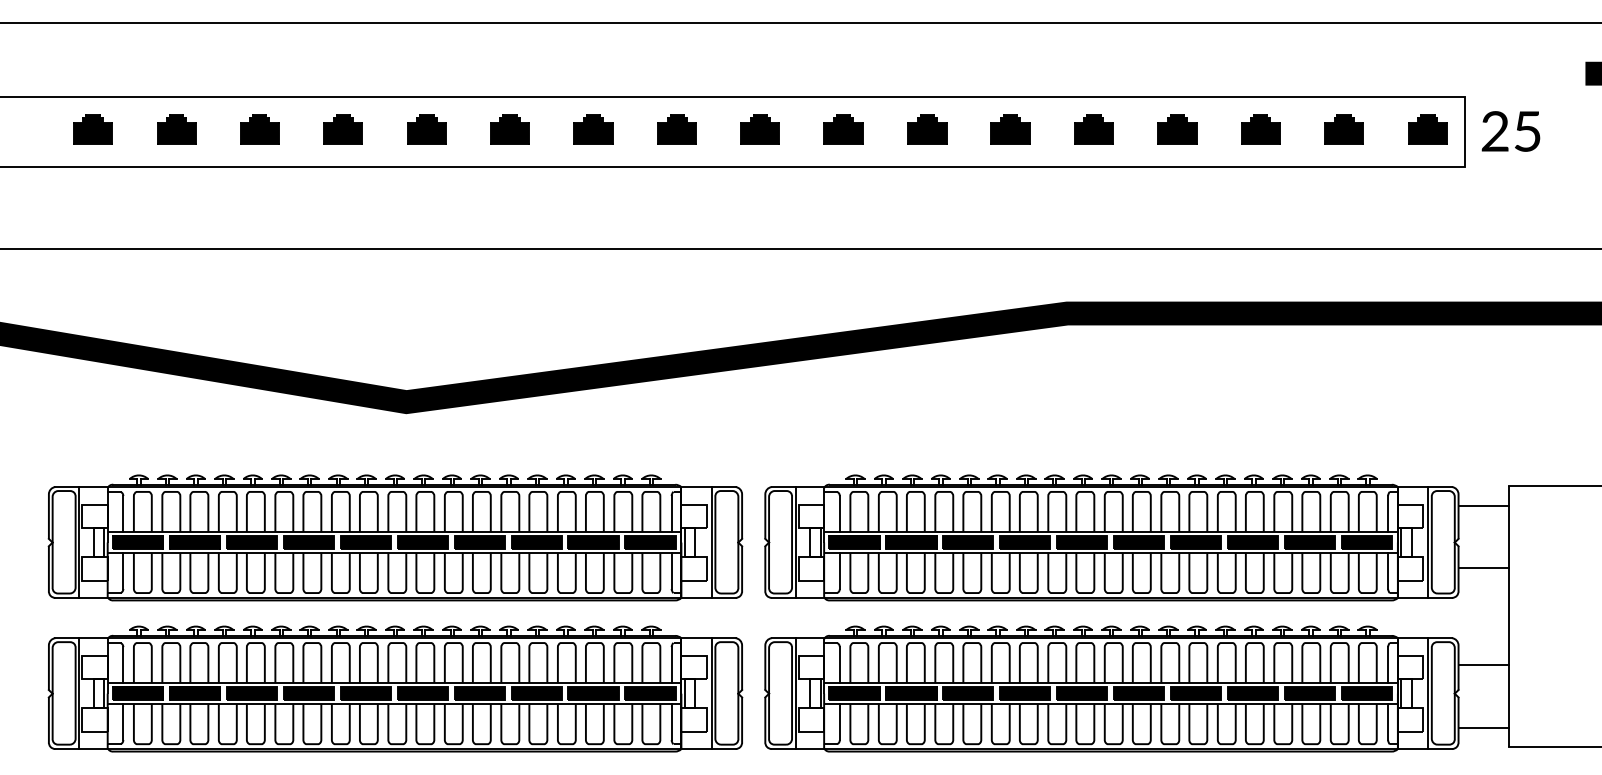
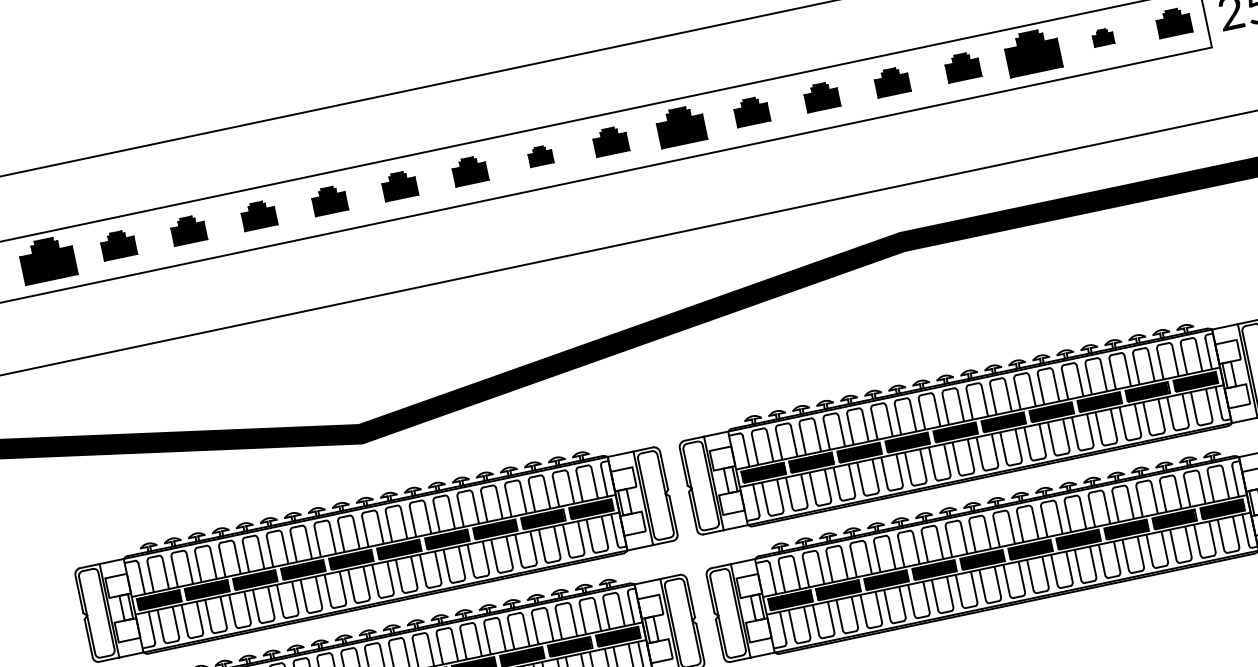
part: (92, 129) -> (47, 260), size x1.6
part: (676, 129) -> (540, 156), size x0.7
part: (843, 129) -> (680, 126), size x1.4
part: (1260, 129) -> (1032, 52), size x1.6
part: (1343, 129) -> (1102, 37), size x0.6

